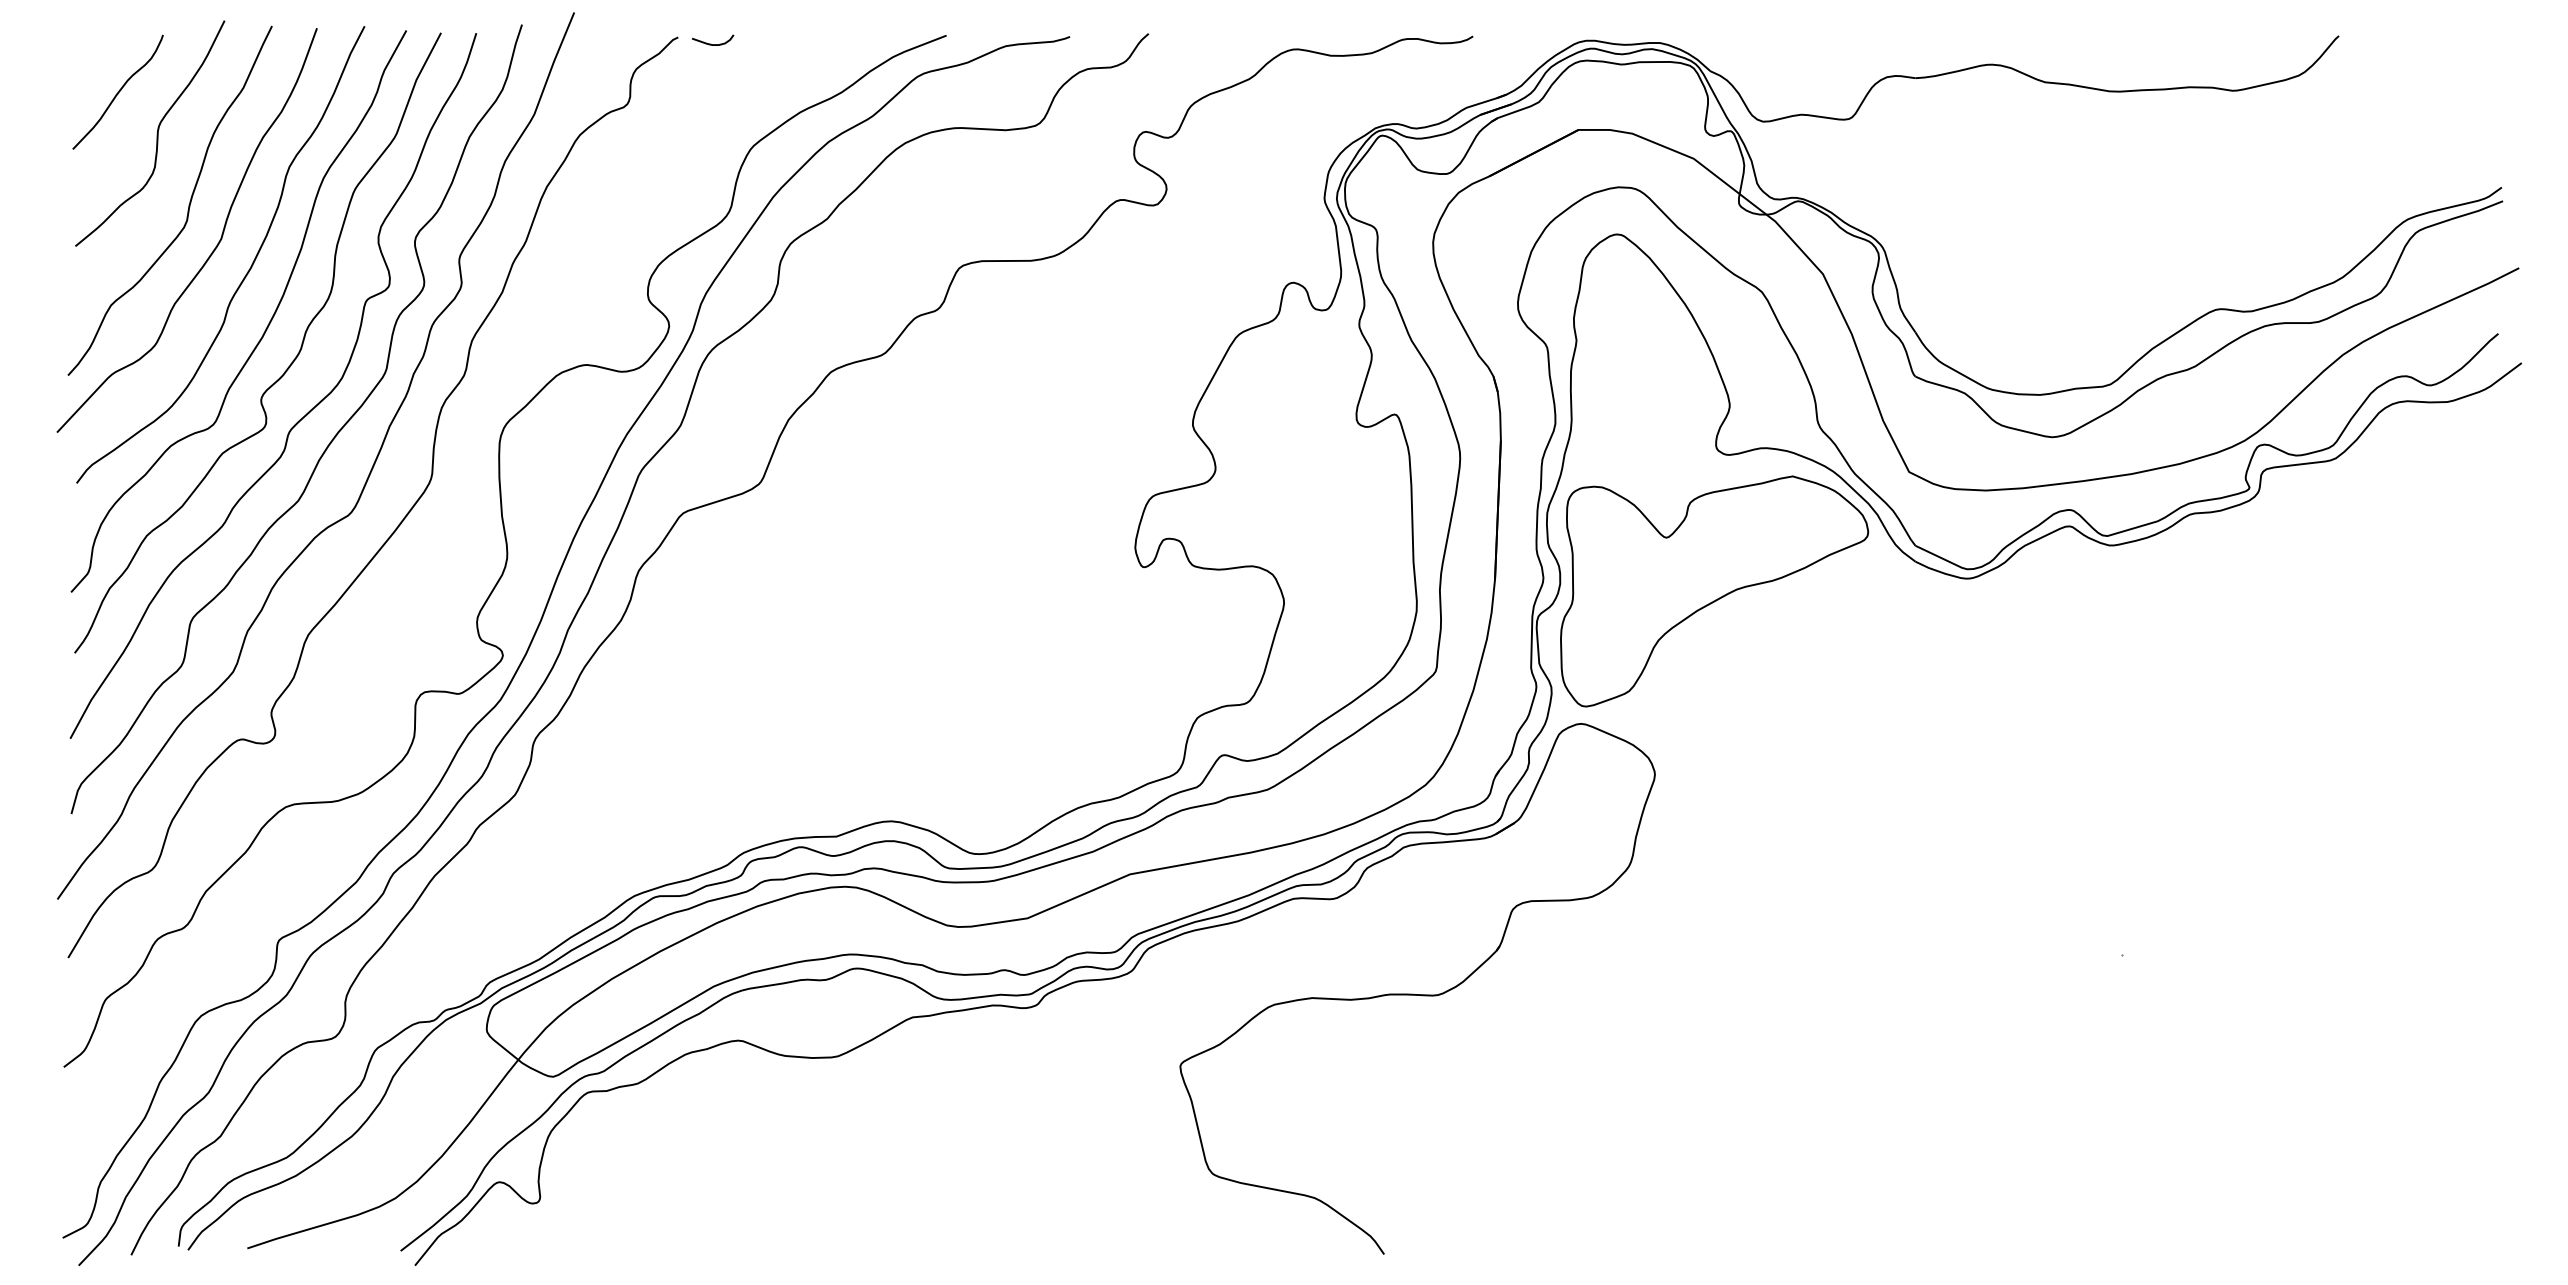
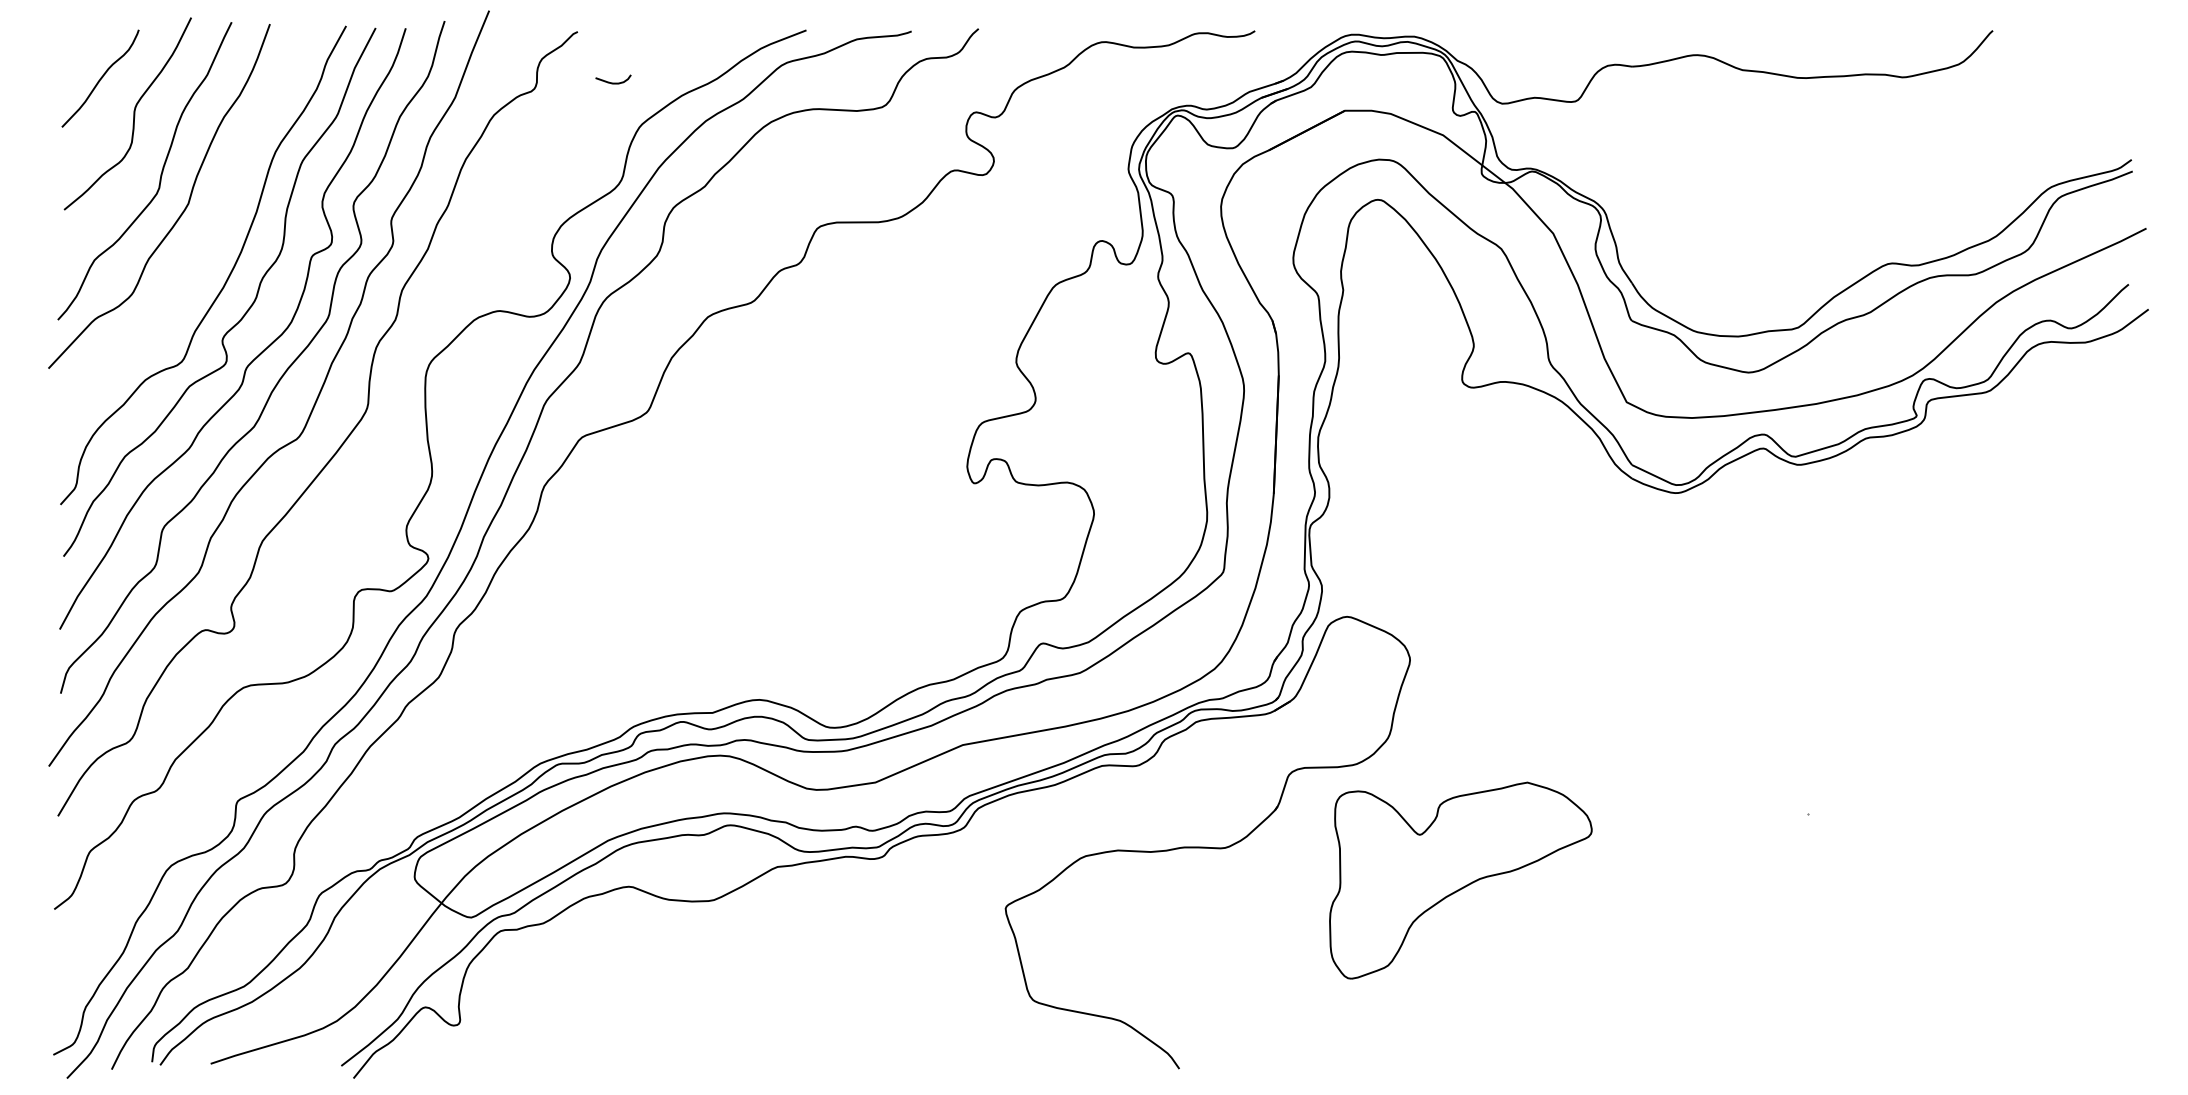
curve: (711, 43) -> (612, 82), moved
curve: (248, 269) -> (211, 229), removed
part: (1714, 591) -> (1460, 880), moved

